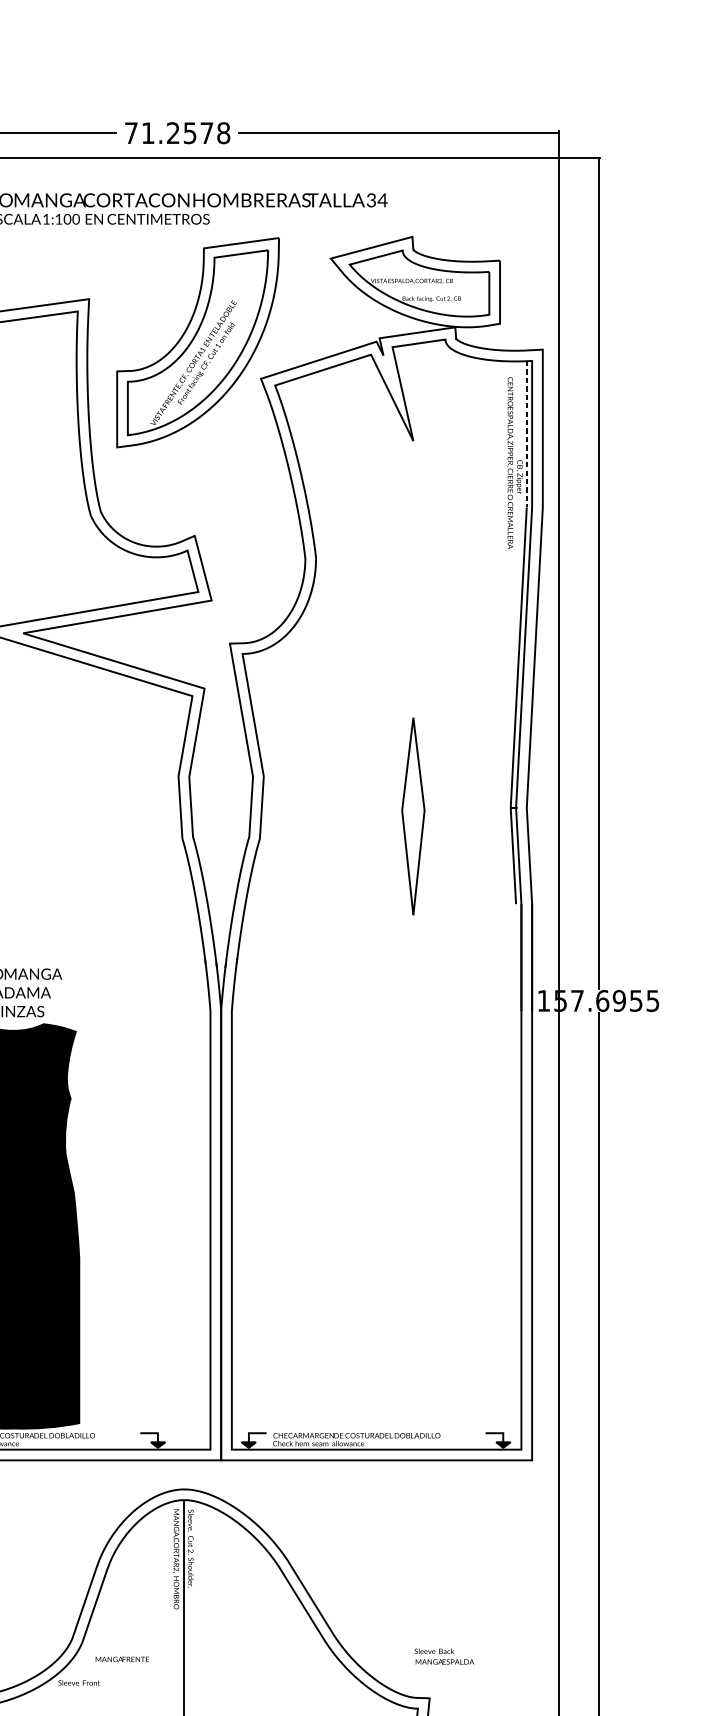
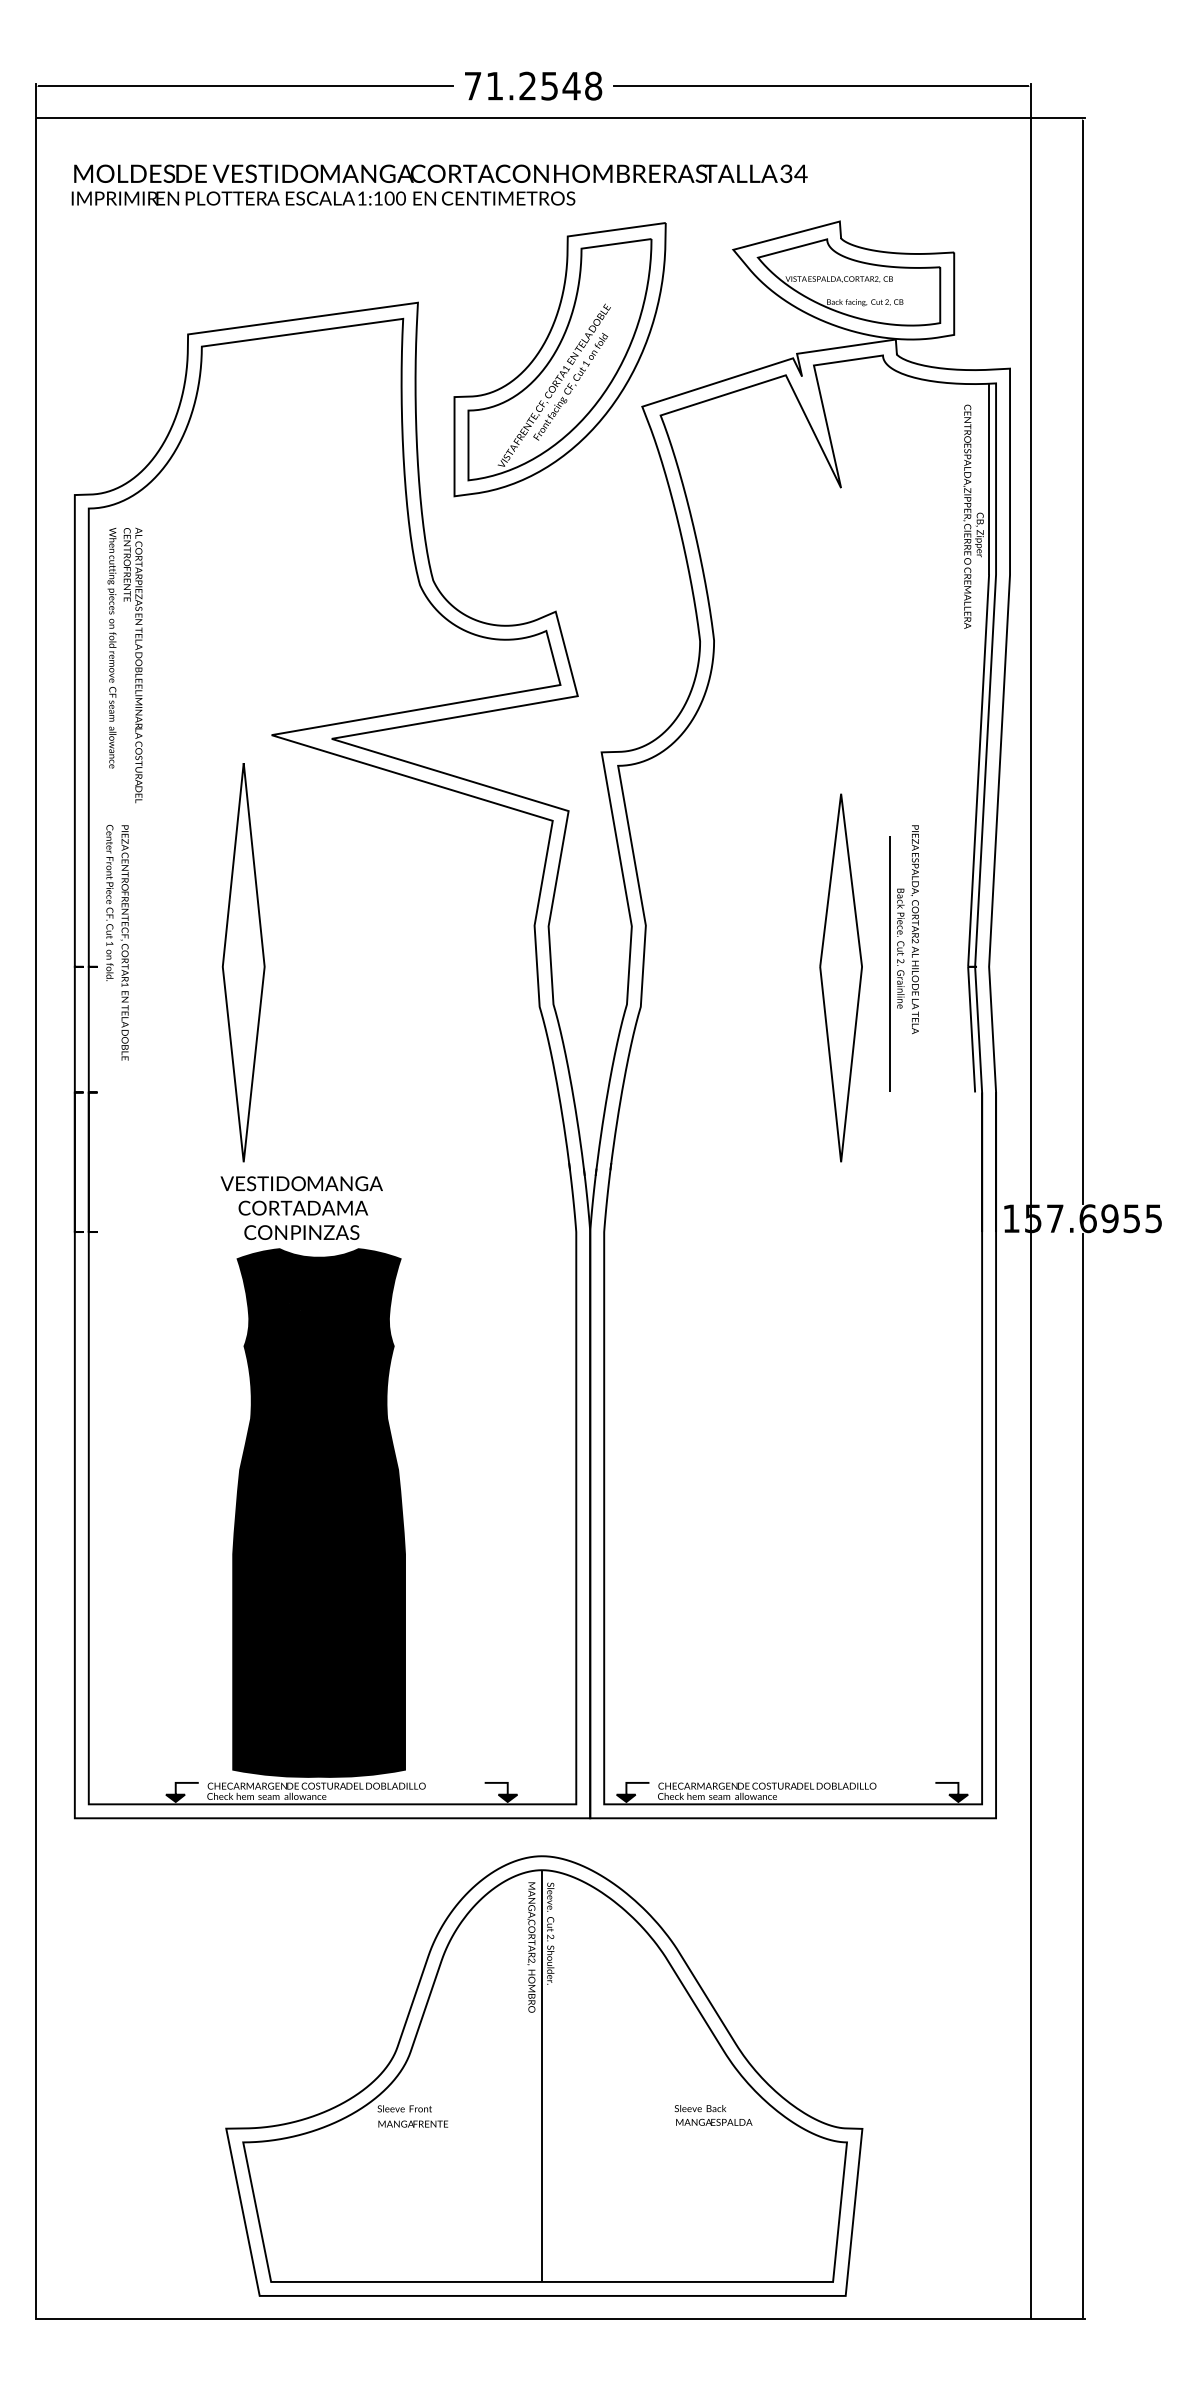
text: (206, 133) -> (571, 86), 71.2578 -> 71.2548
line: (527, 434) -> (989, 479), dashed -> solid
part: (461, 801) -> (903, 958), added
part: (412, 816) -> (840, 977), size x1.43
text: (444, 1656) -> (713, 2115), moved
text: (122, 1658) -> (413, 2123), moved

